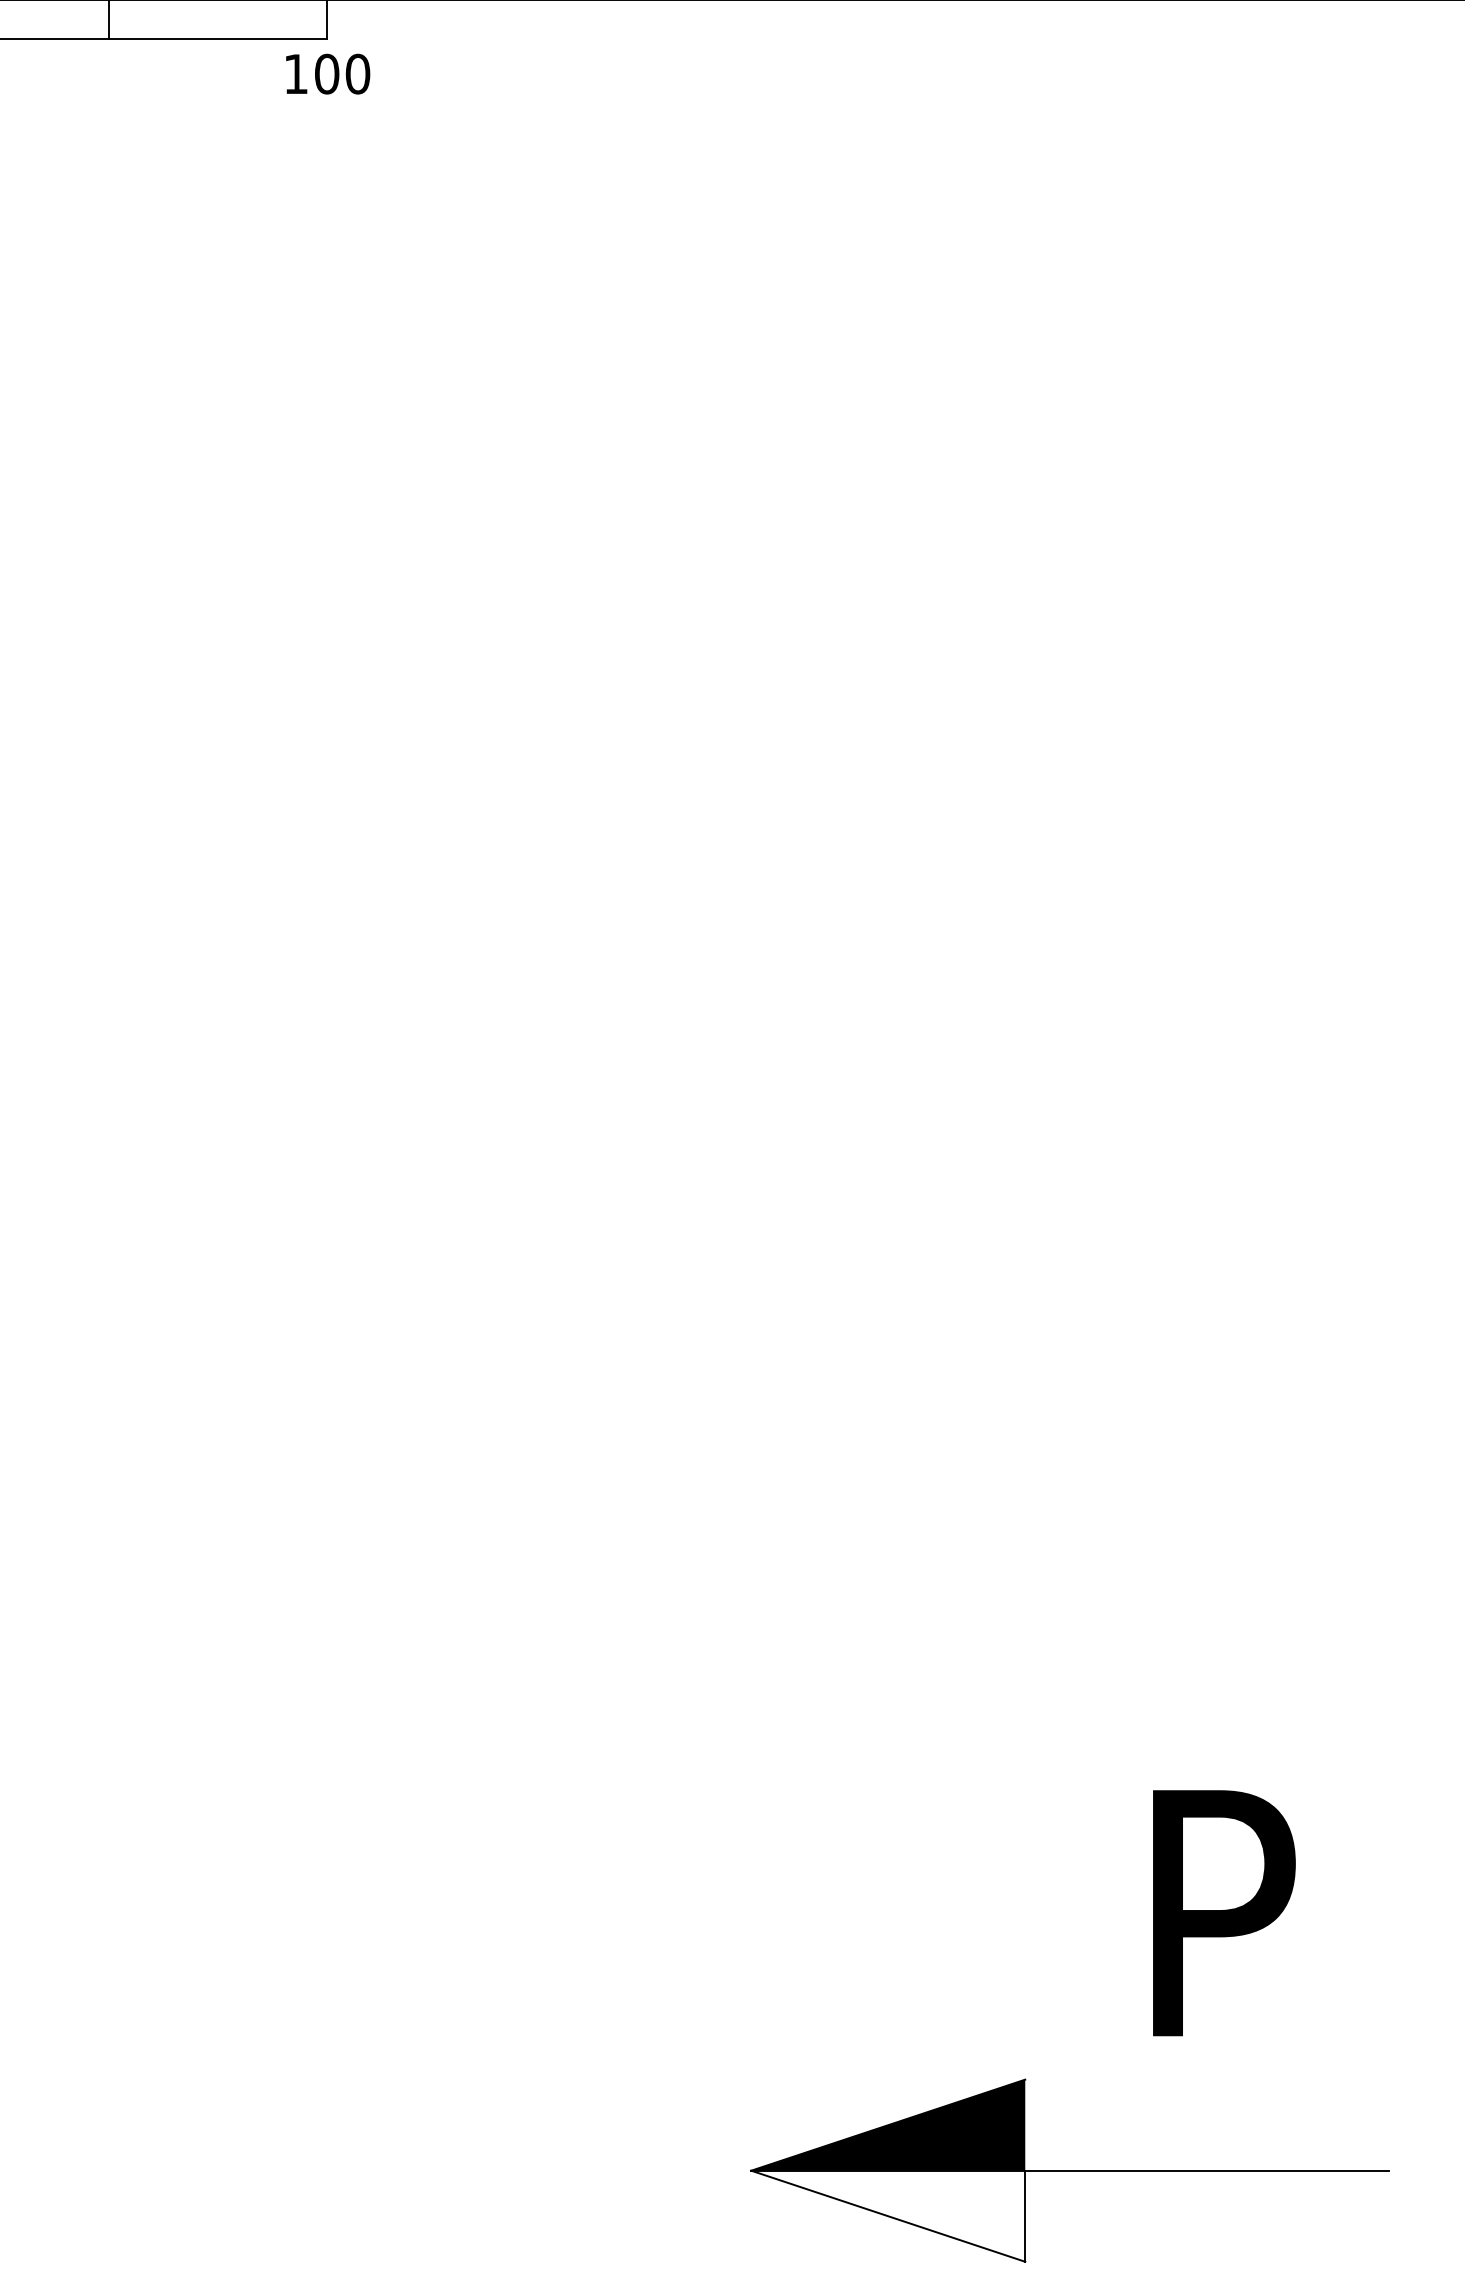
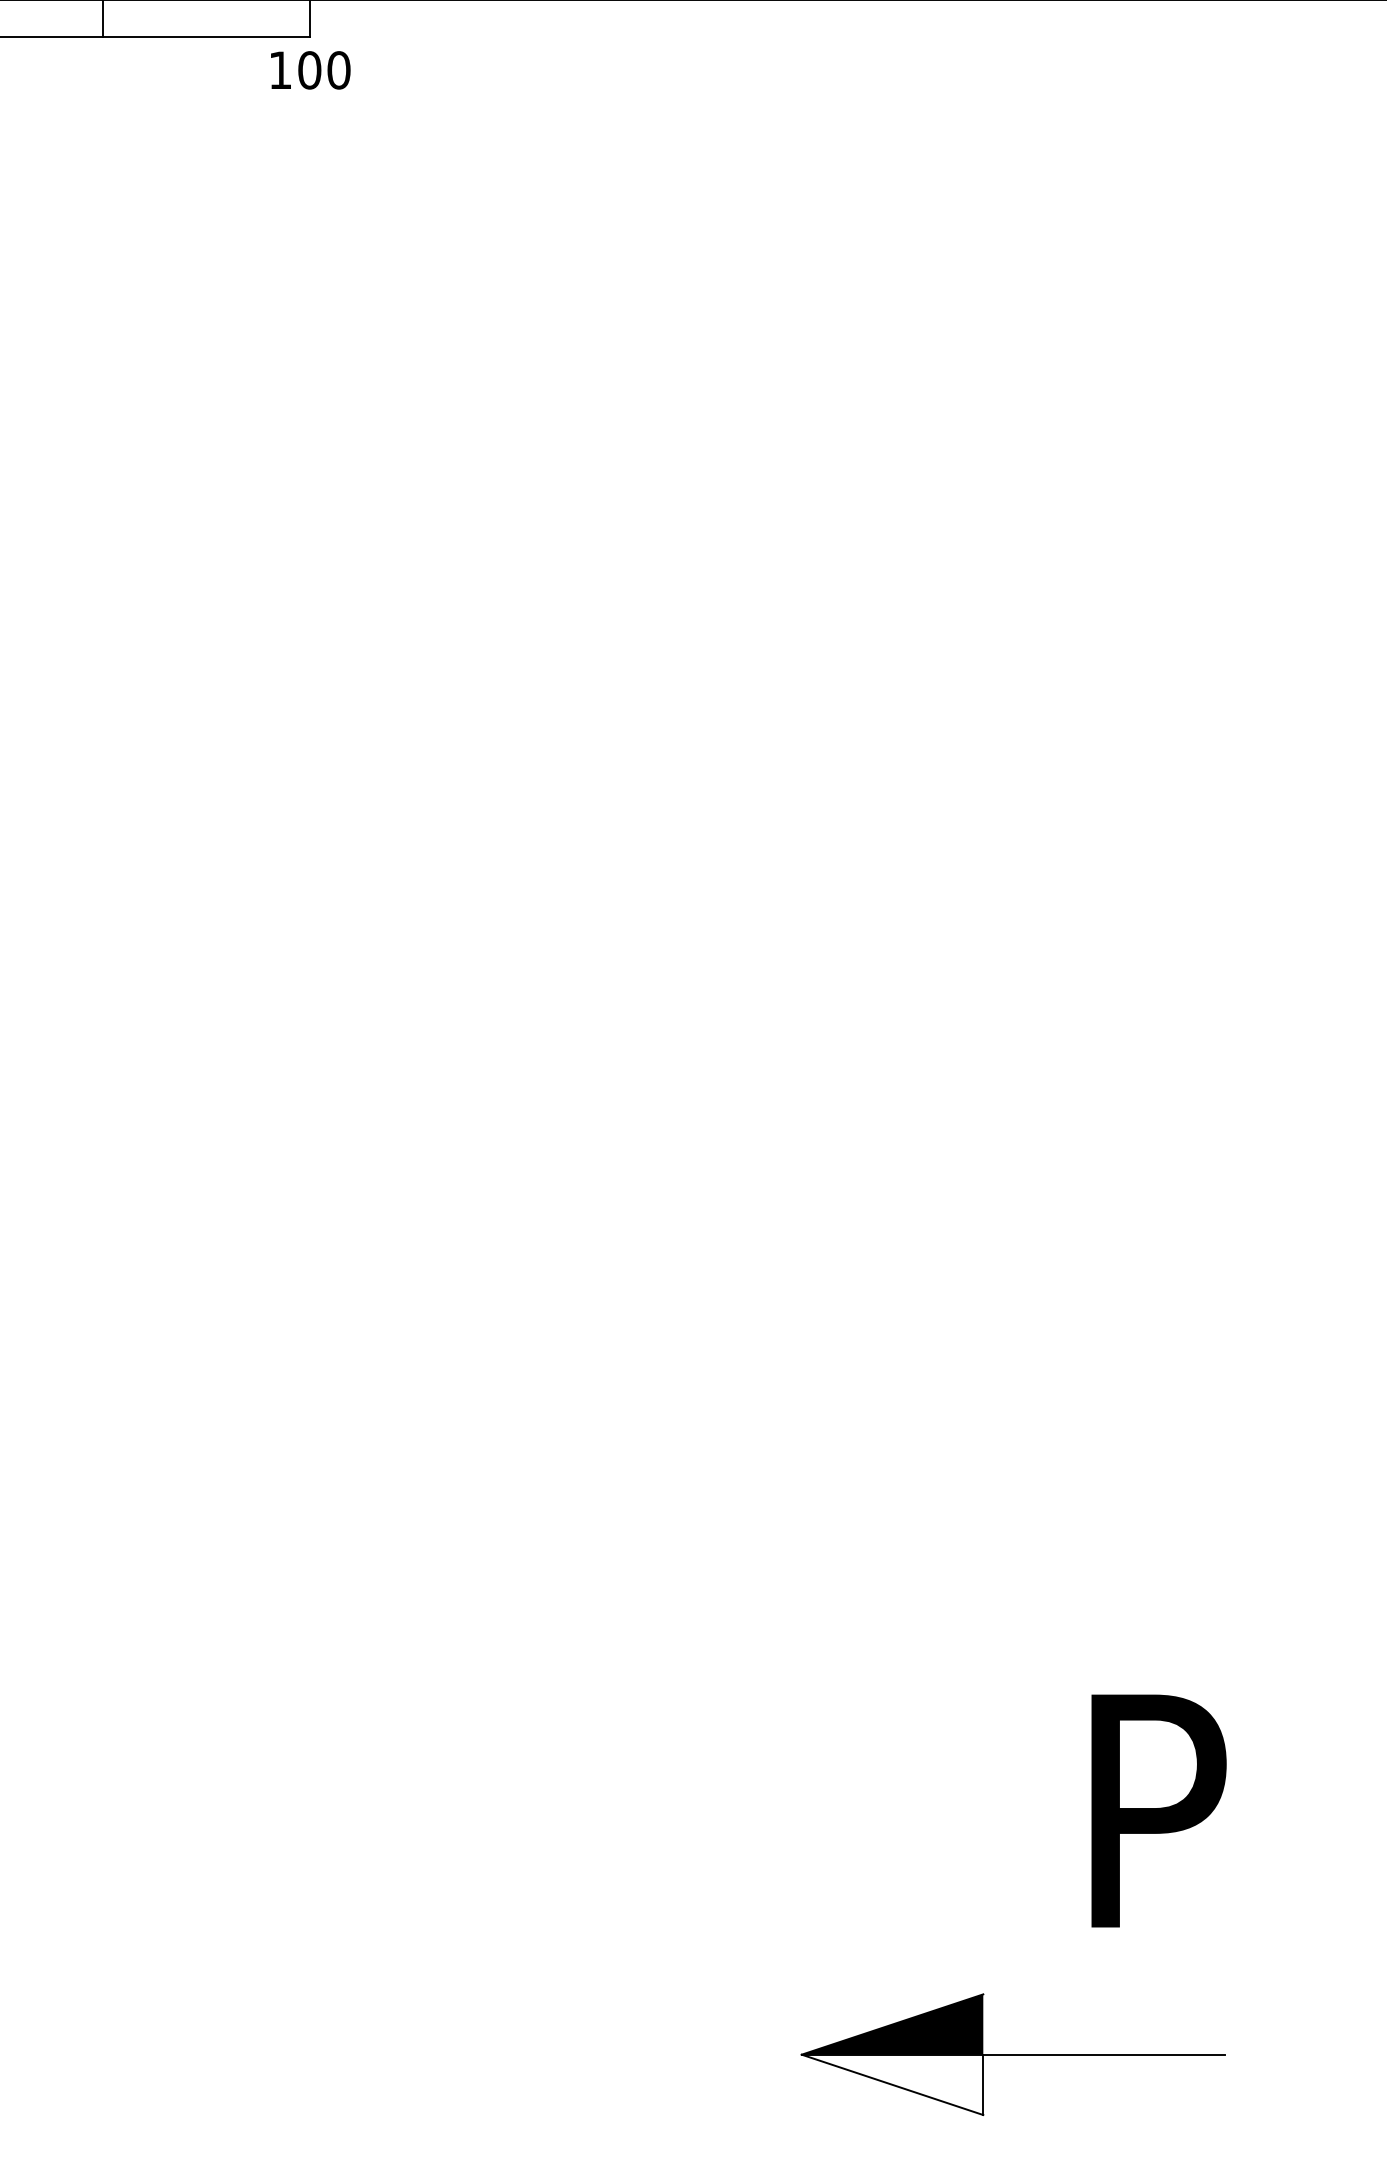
part: (1069, 2170) -> (1012, 2054), size x0.7

